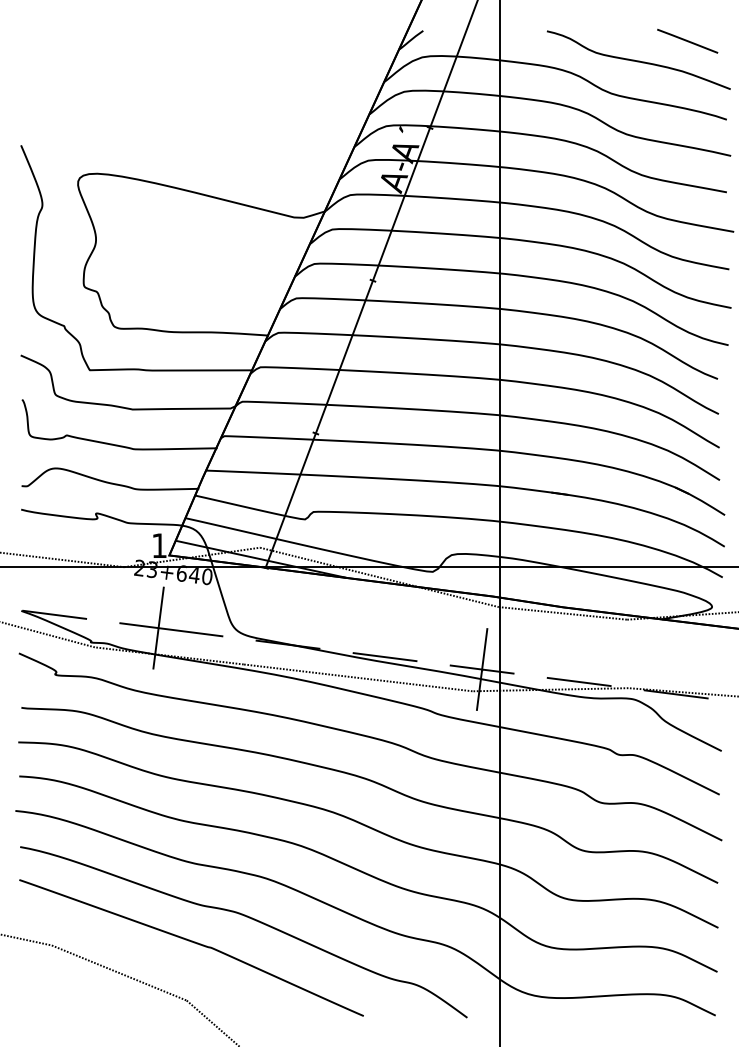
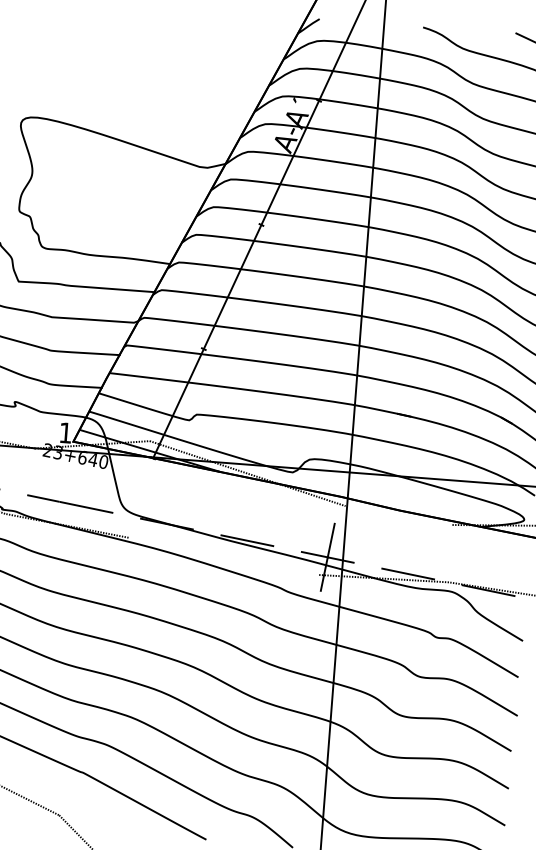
line: (562, 613) -> (398, 515), removed
line: (158, 627) -> (59, 501), removed
line: (357, 677) -> (222, 555), removed

